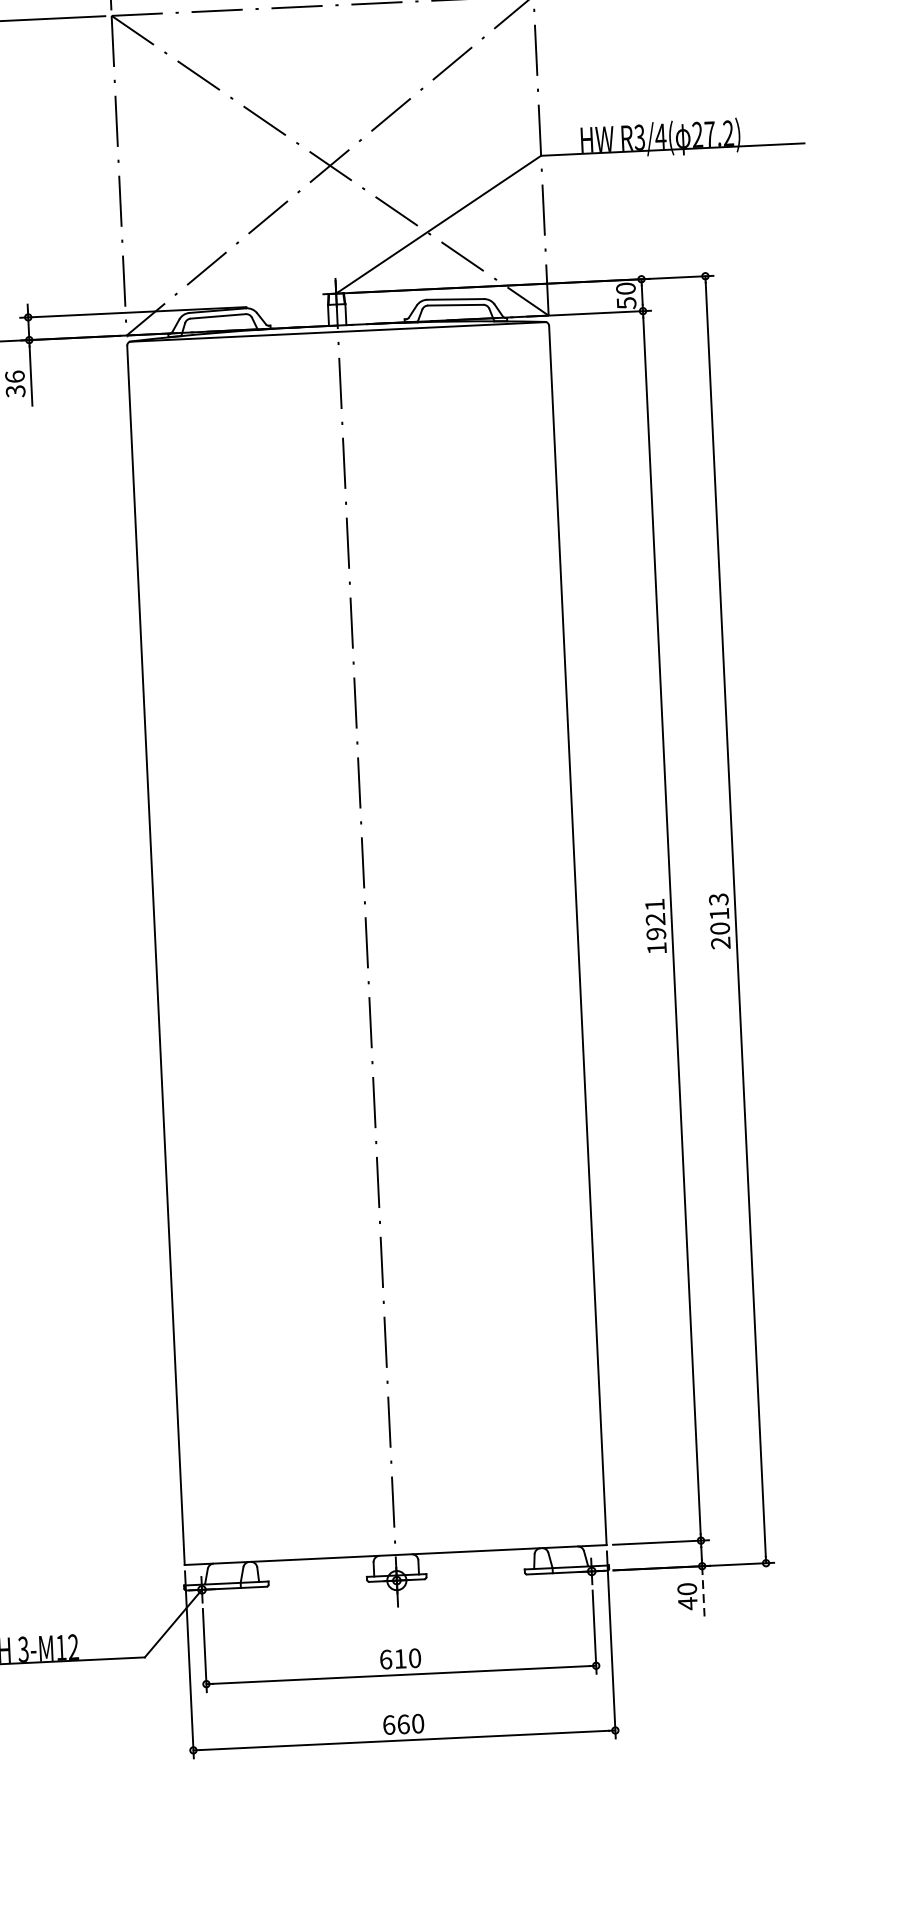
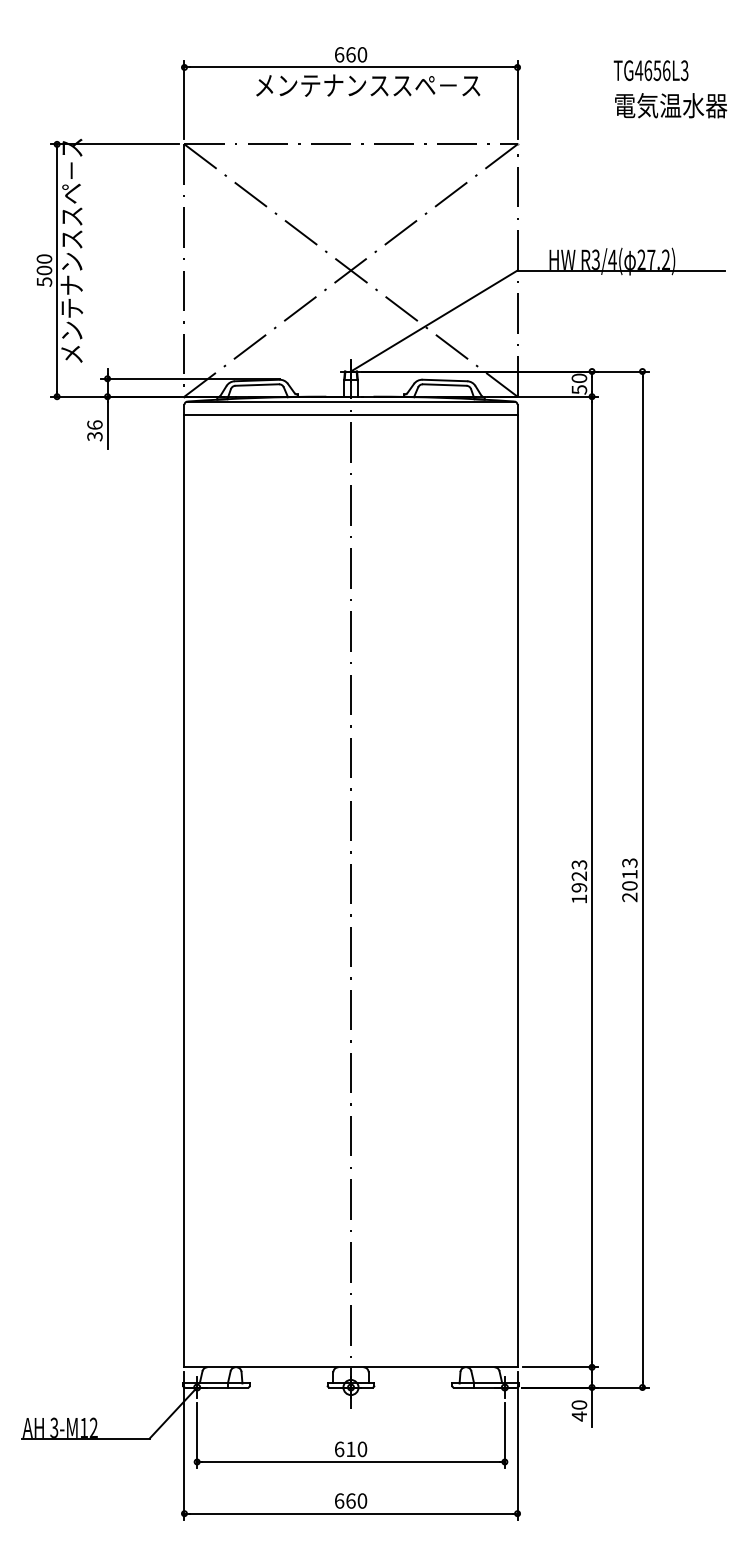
line: (338, 348) -> (350, 414), added
text: (655, 904) -> (579, 864), 1921 -> 1923
line: (703, 1591) -> (592, 1407), dashed -> solid

